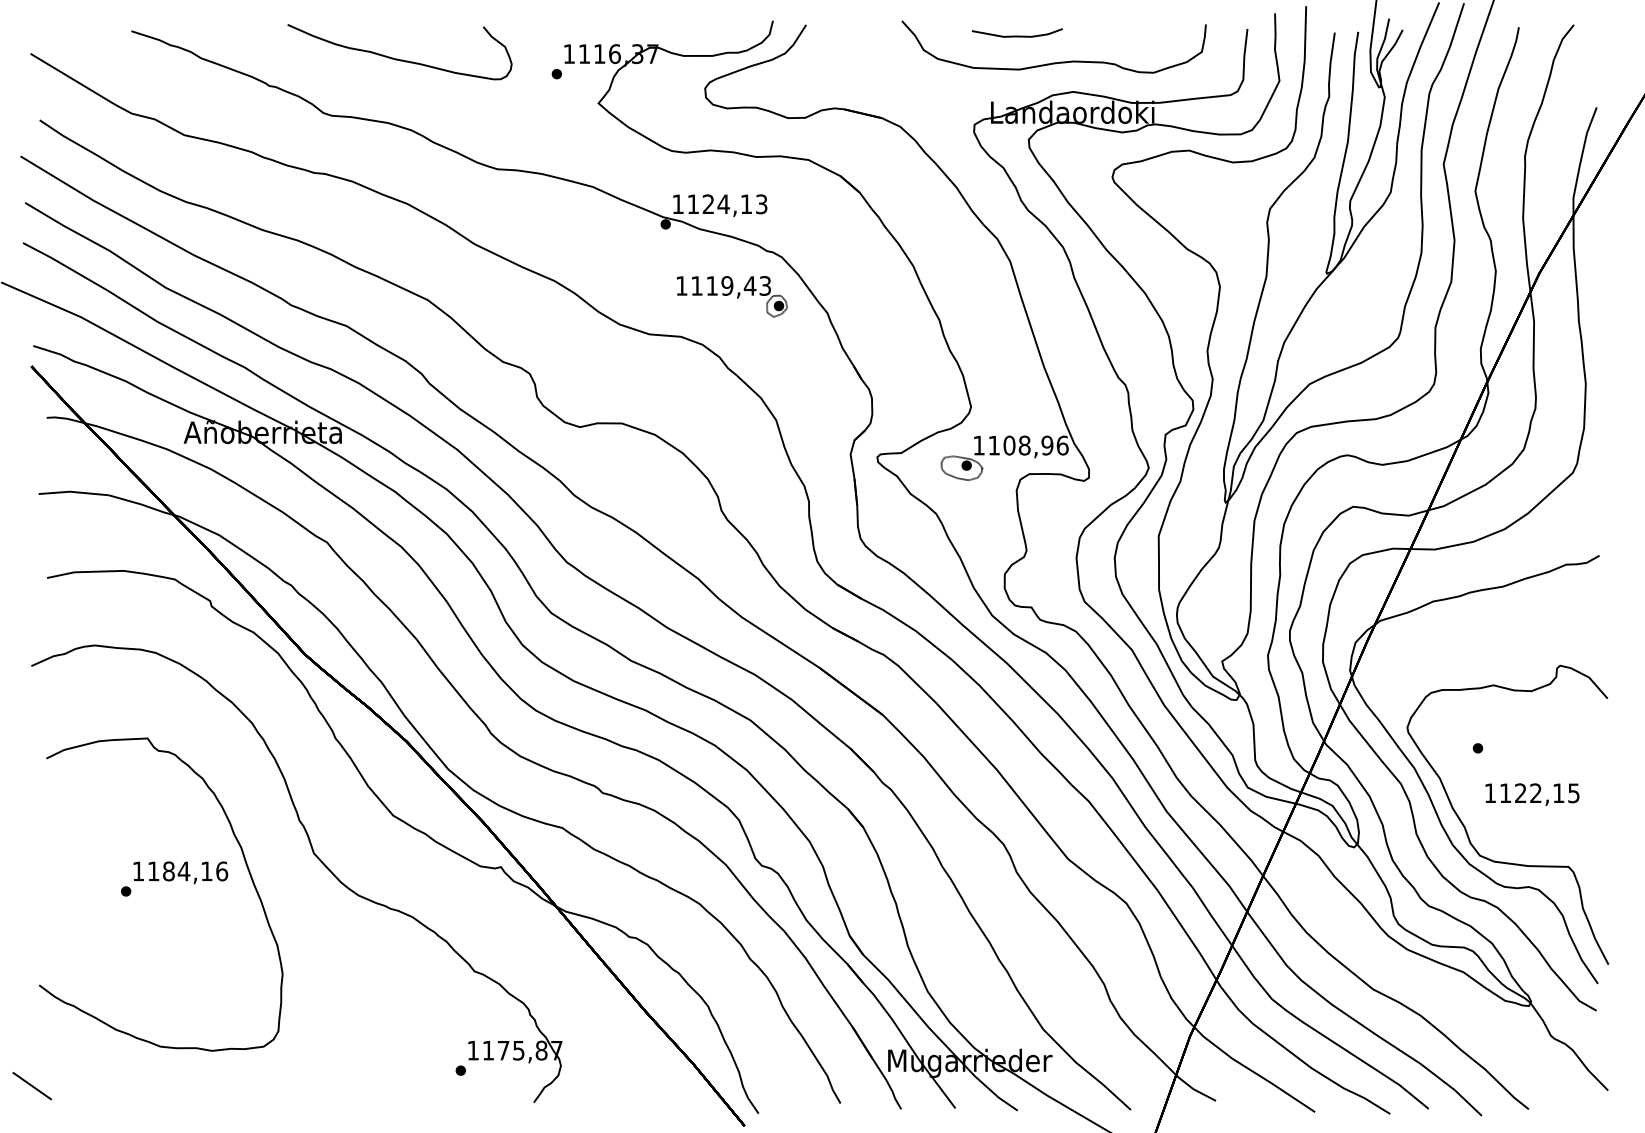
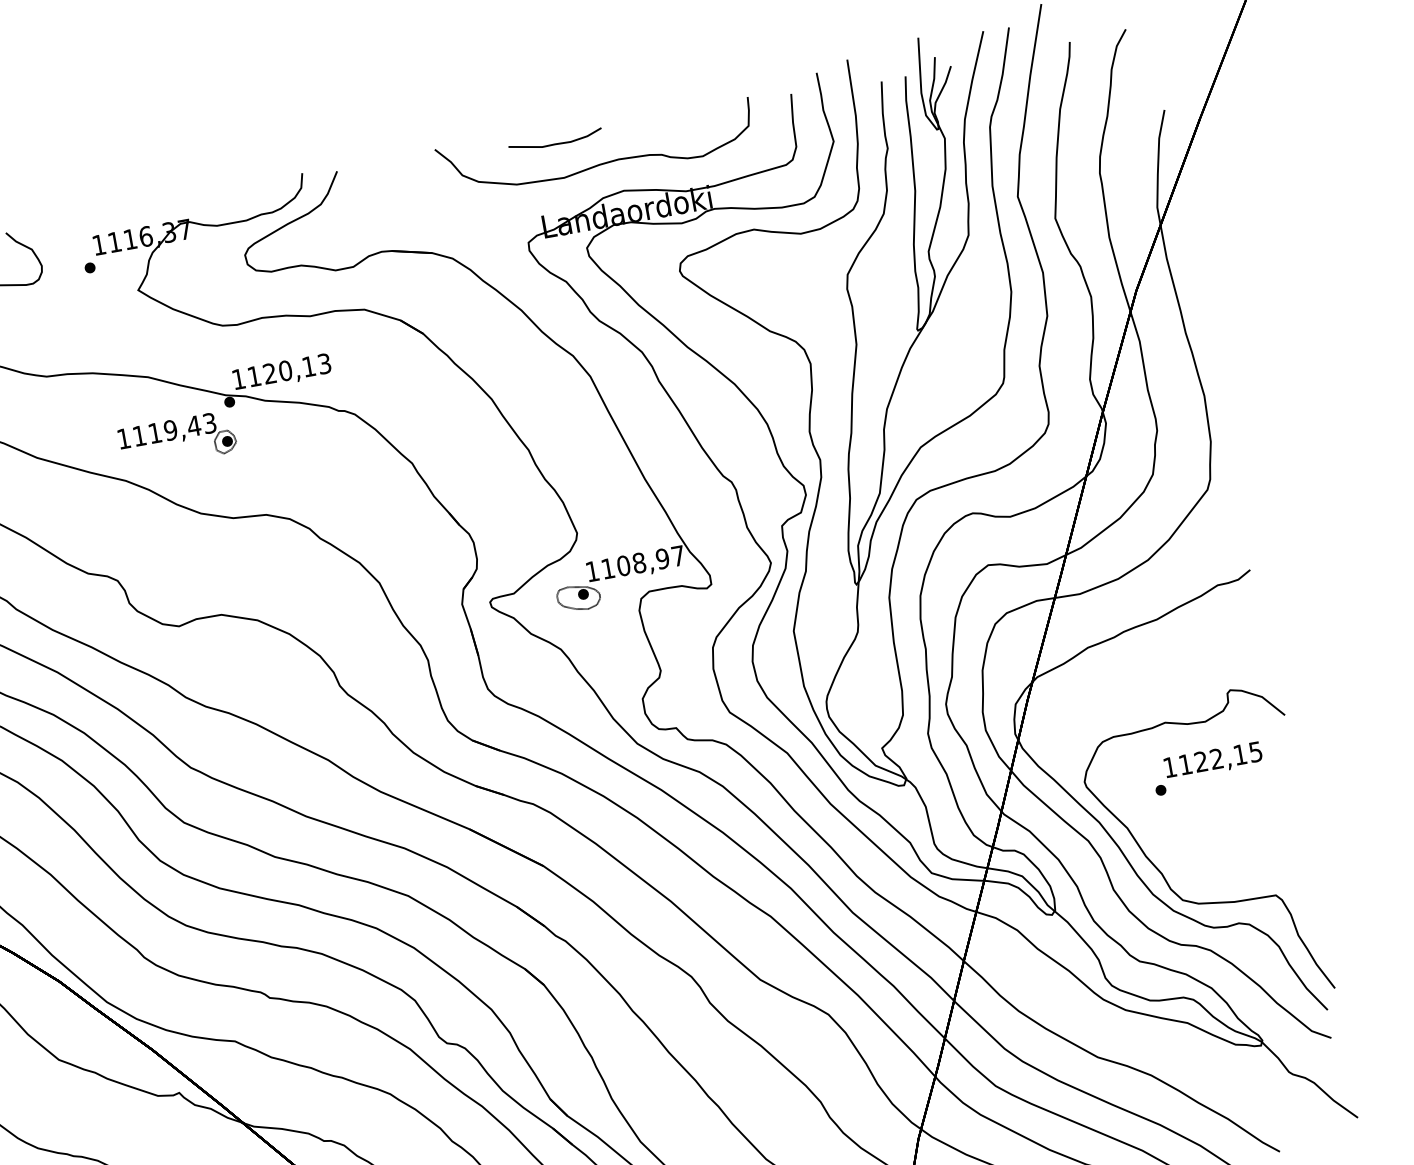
text: (723, 204) -> (285, 371), 1124,13 -> 1120,13
part: (732, 296) -> (177, 440), moved
text: (1062, 445) -> (678, 555), 1108,96 -> 1108,97
text: (1532, 794) -> (1213, 760), moved

